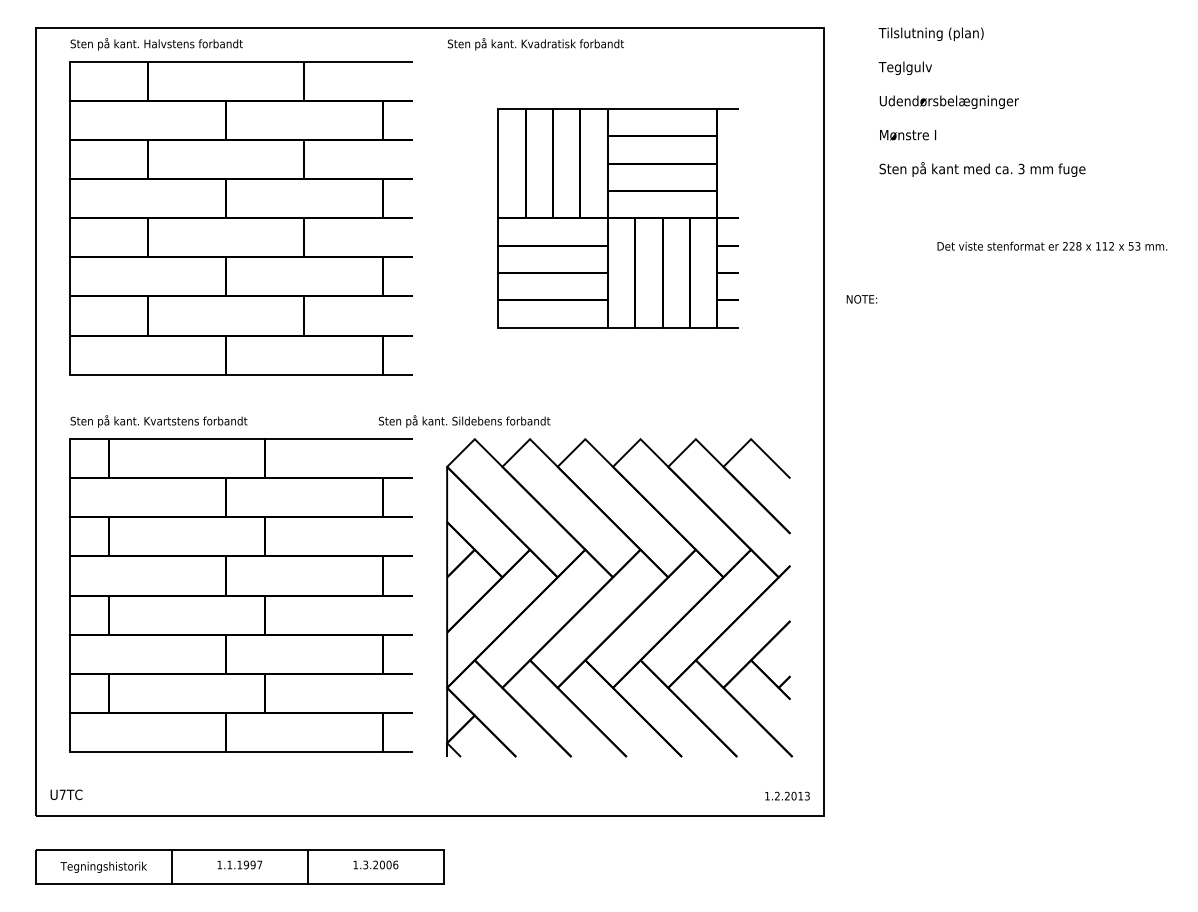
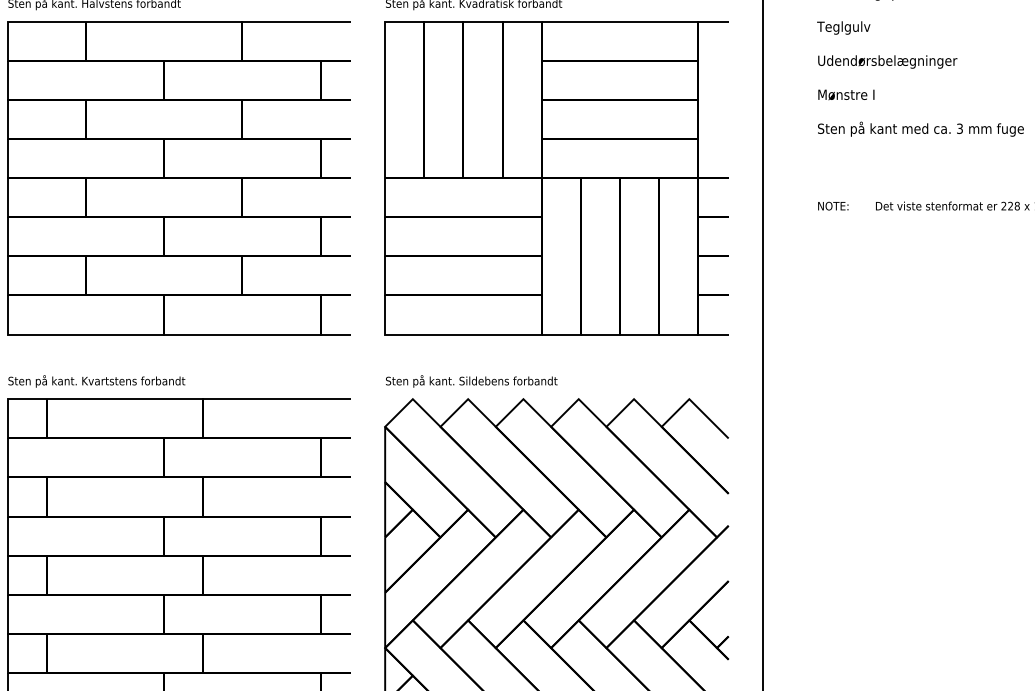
part: (617, 218) -> (555, 178), size x1.43
text: (861, 299) -> (832, 206), moved
text: (464, 421) -> (471, 381), moved

